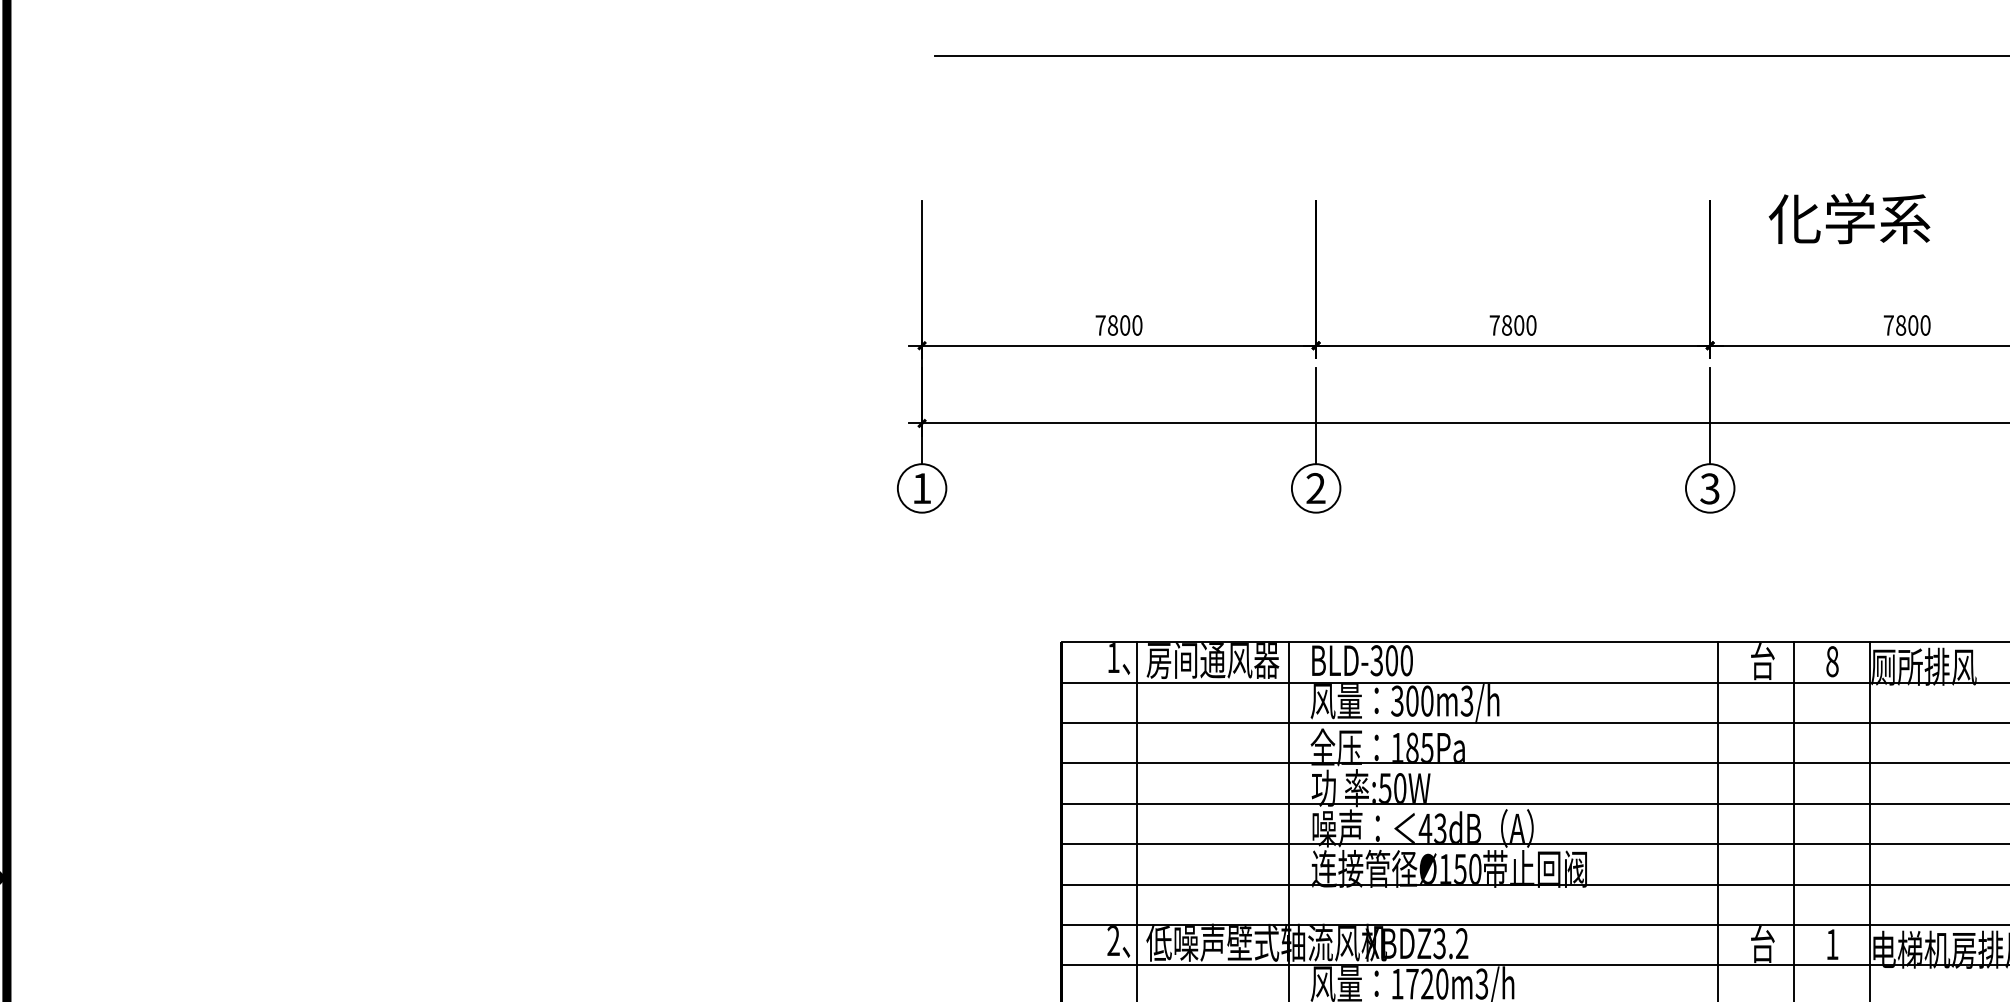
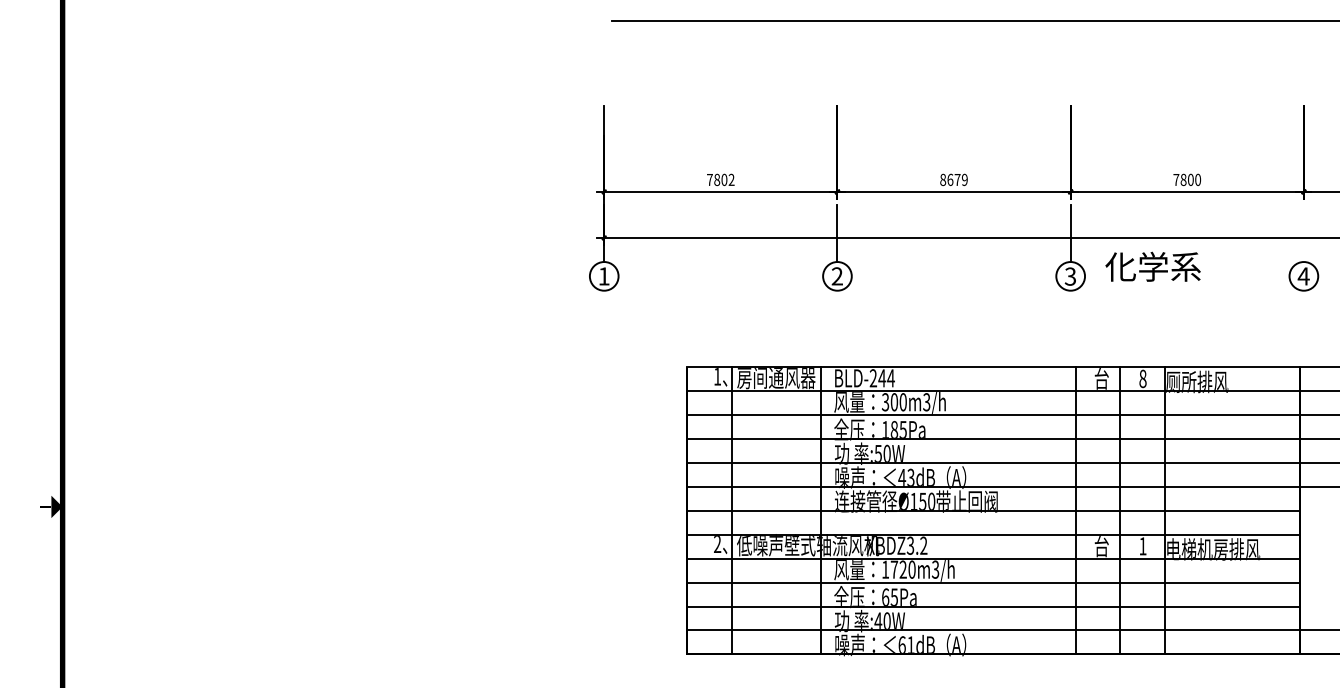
text: (1848, 218) -> (1152, 266), moved
text: (1512, 324) -> (953, 179), 7800 -> 8679
text: (1137, 326) -> (731, 180), 7800 -> 7802
text: (1390, 660) -> (881, 378), BLD-300 -> BLD-244

